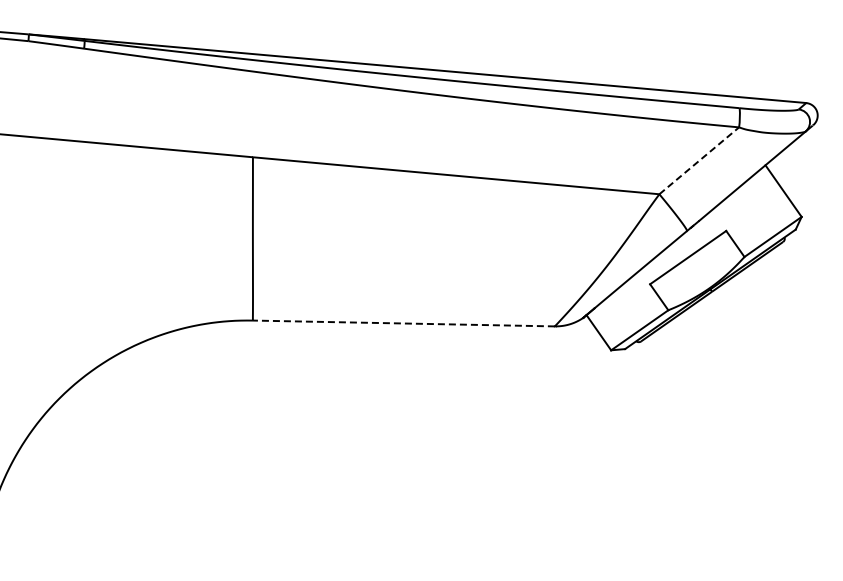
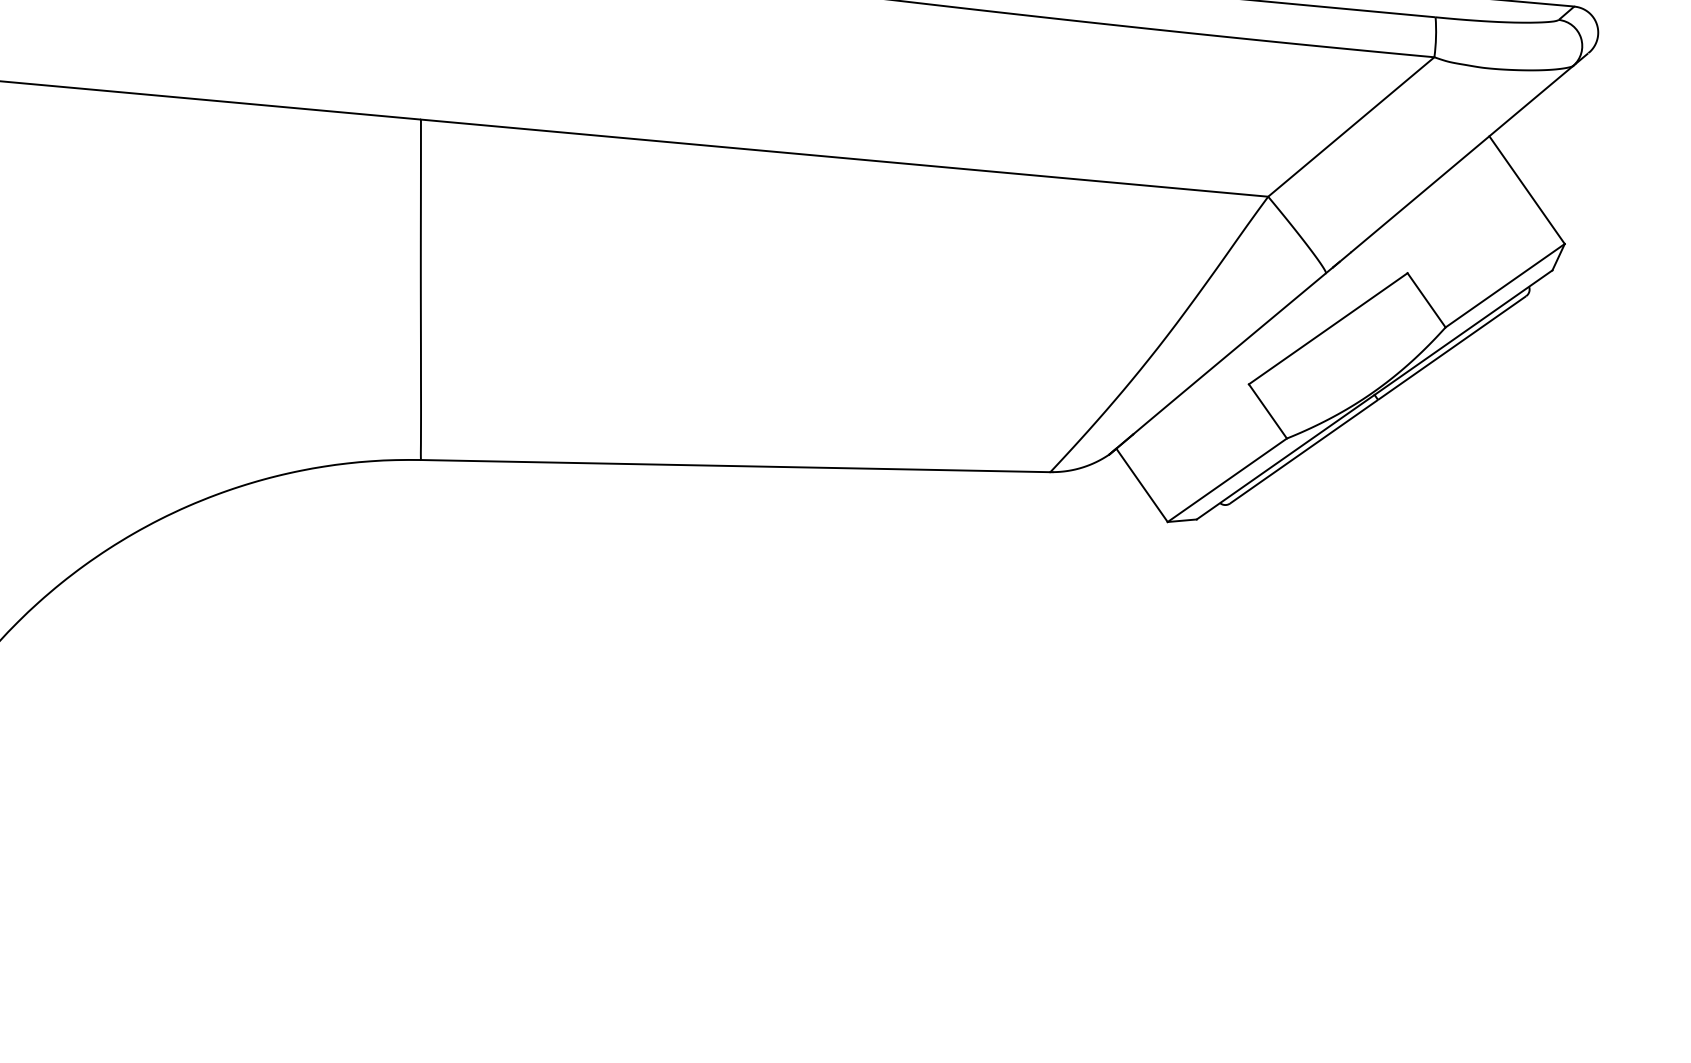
line: (699, 160) -> (1351, 126), dashed -> solid
line: (403, 323) -> (734, 466), dashed -> solid

